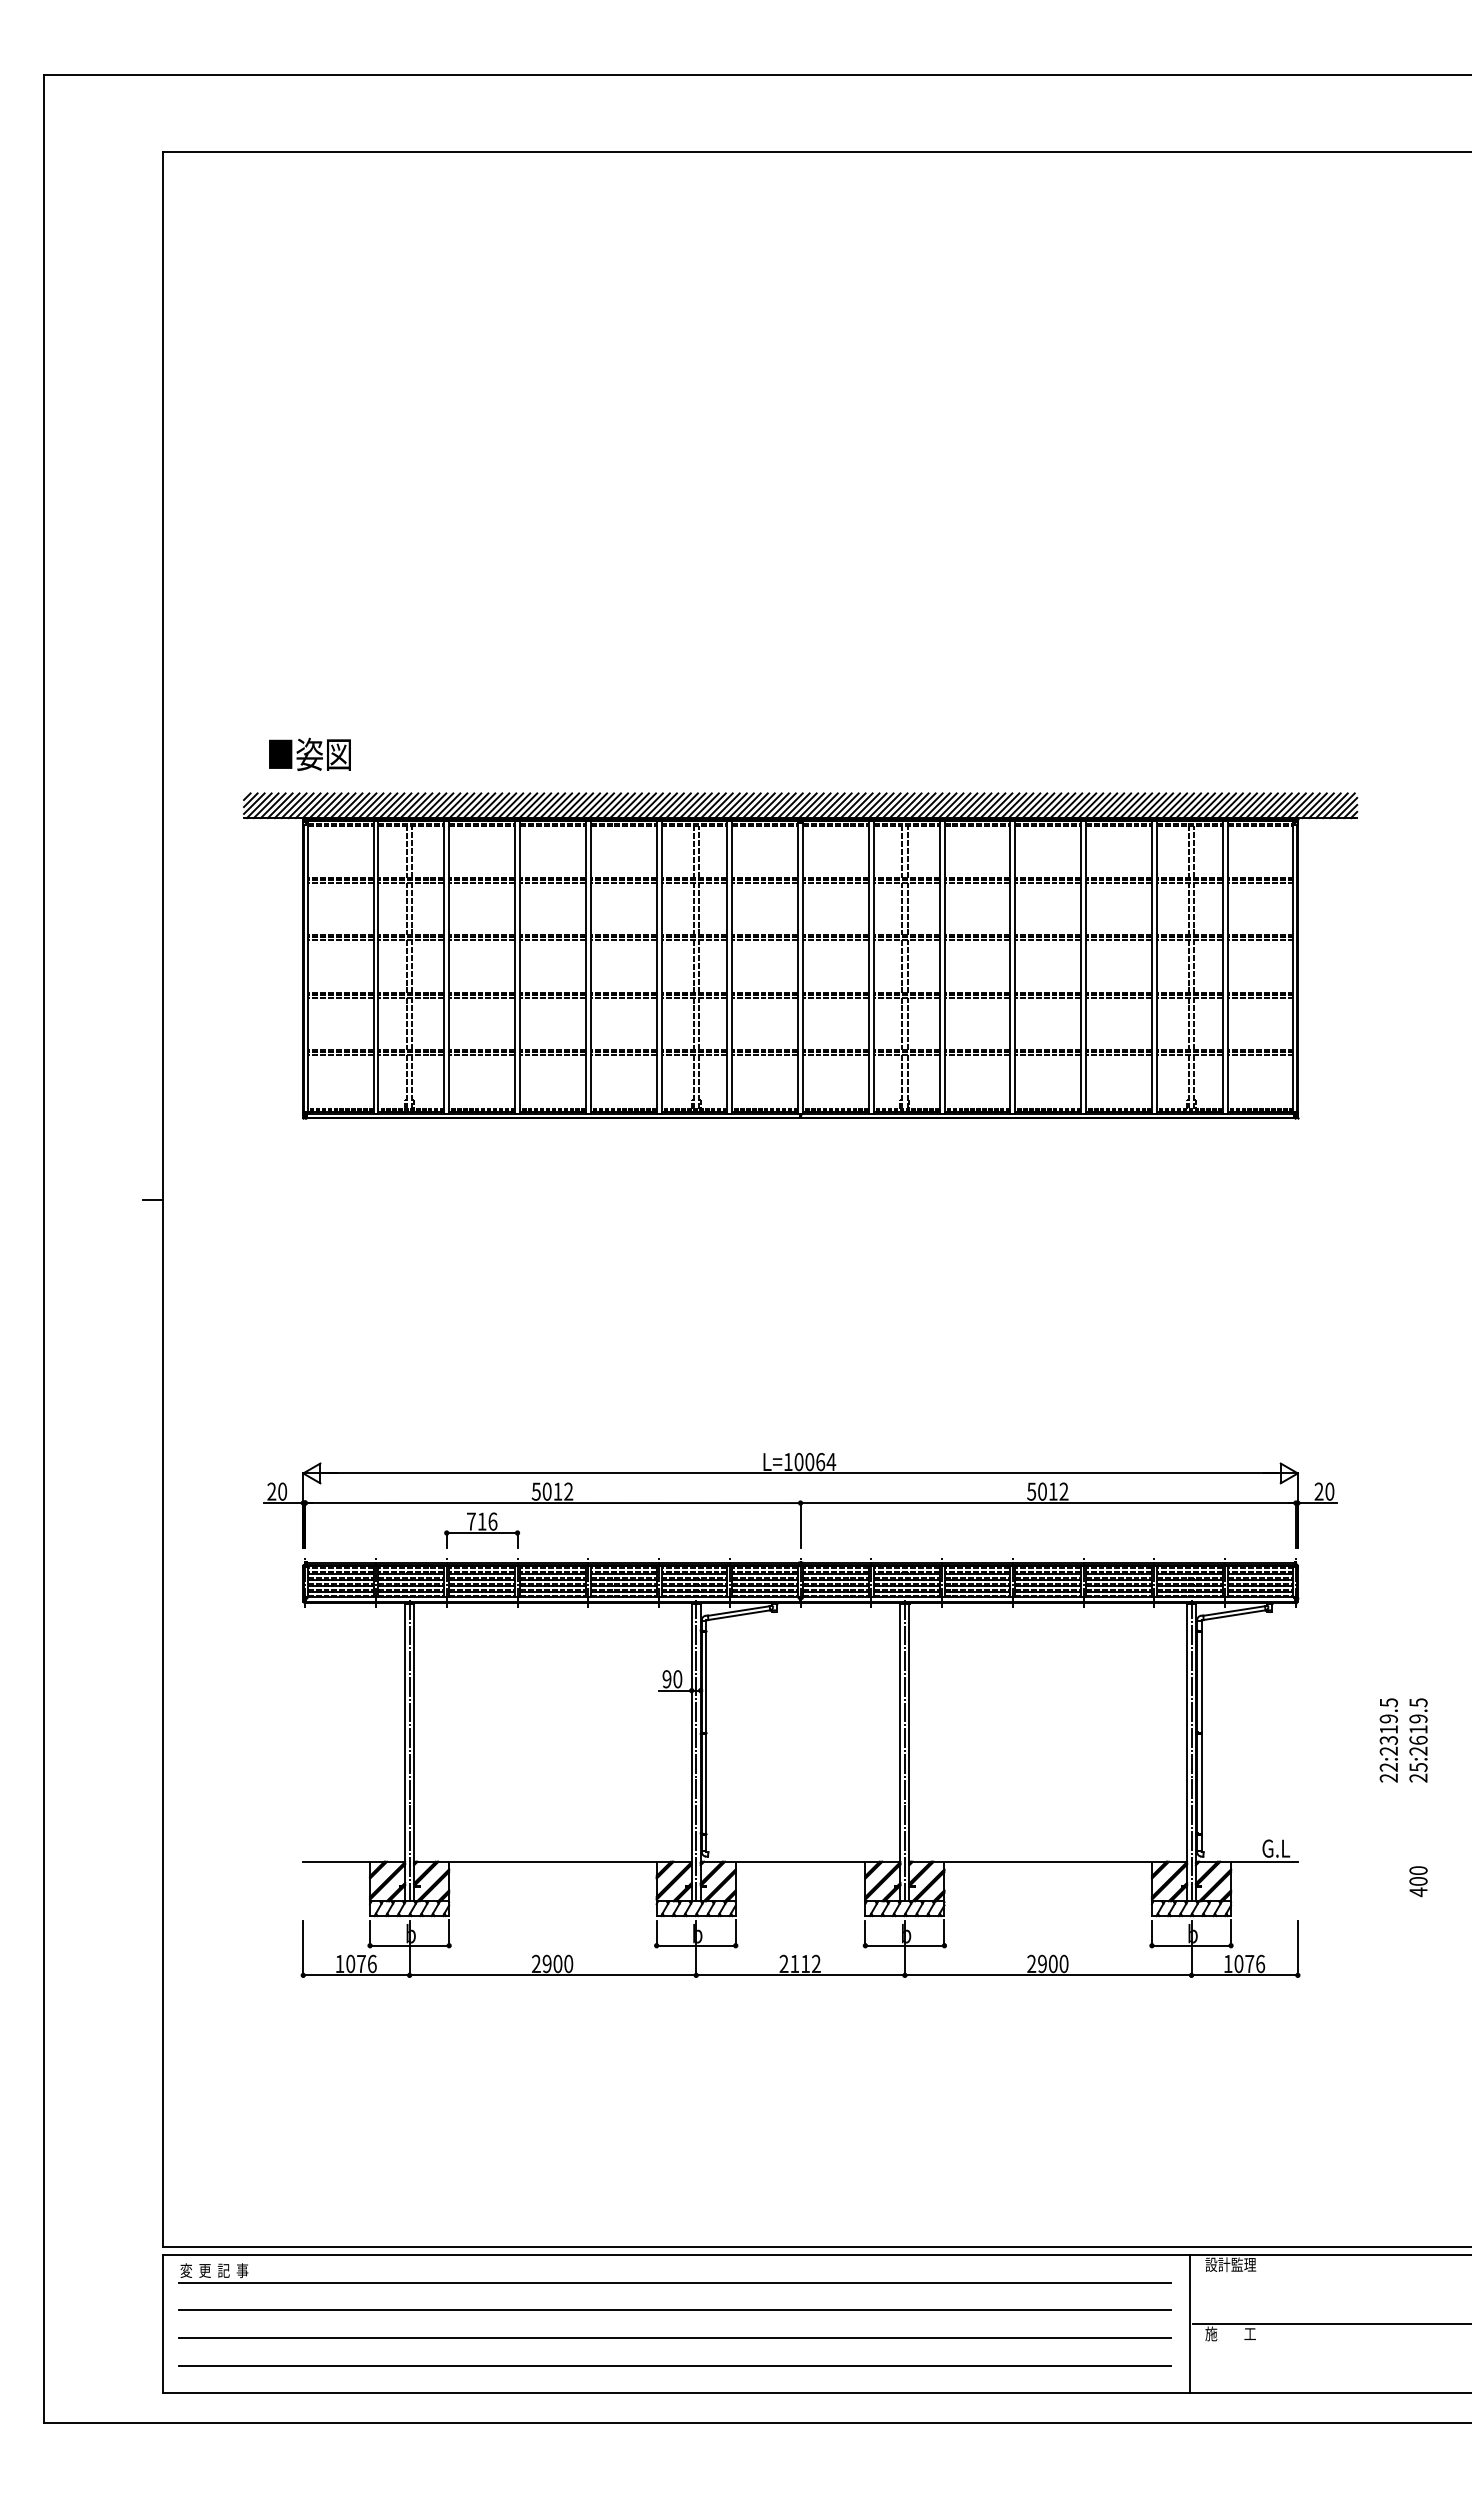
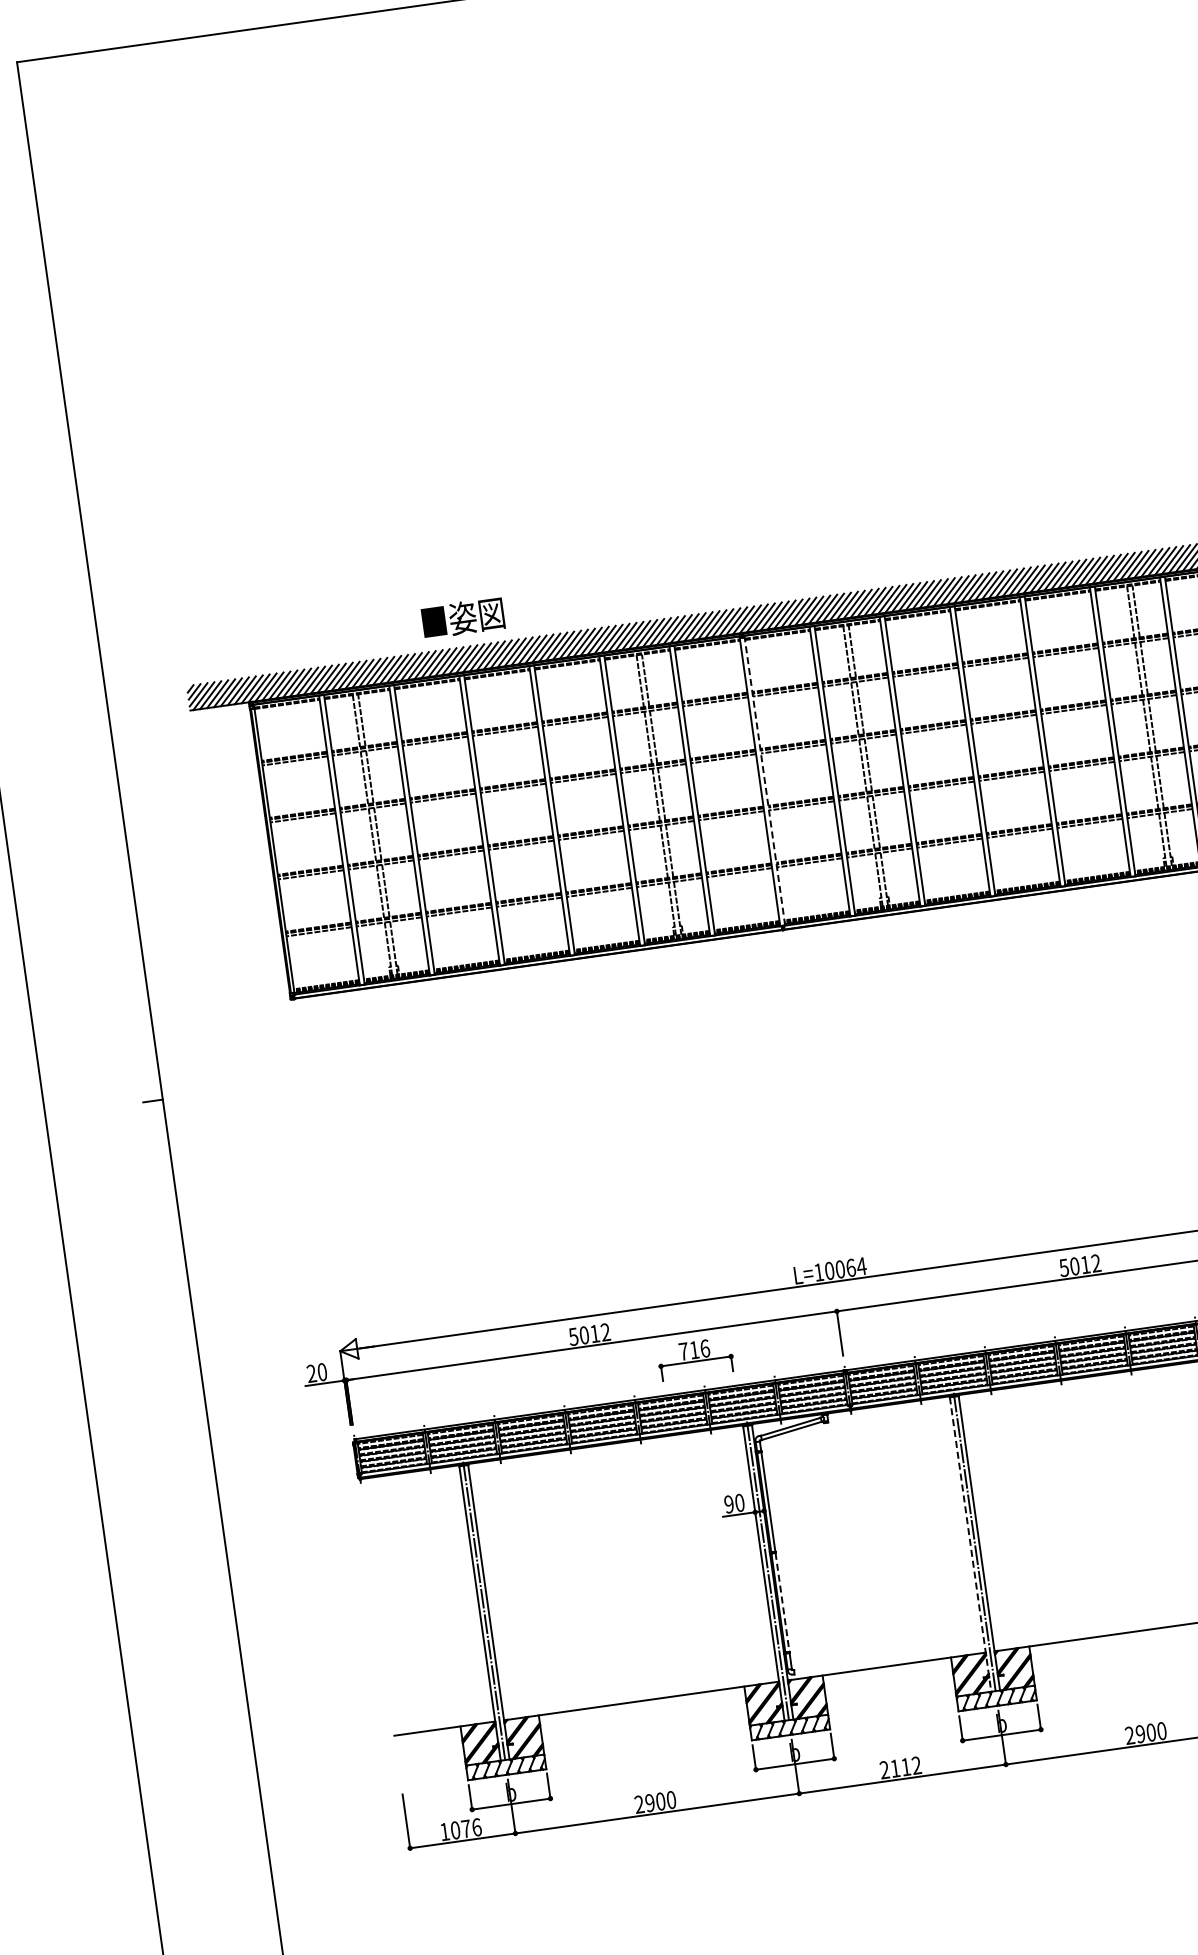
text: (309, 753) -> (462, 617), moved
line: (803, 967) -> (765, 780), solid -> dashed
part: (481, 1530) -> (695, 1359), moved
line: (900, 1752) -> (970, 1544), solid -> dashed
line: (706, 1783) -> (782, 1602), solid -> dashed

